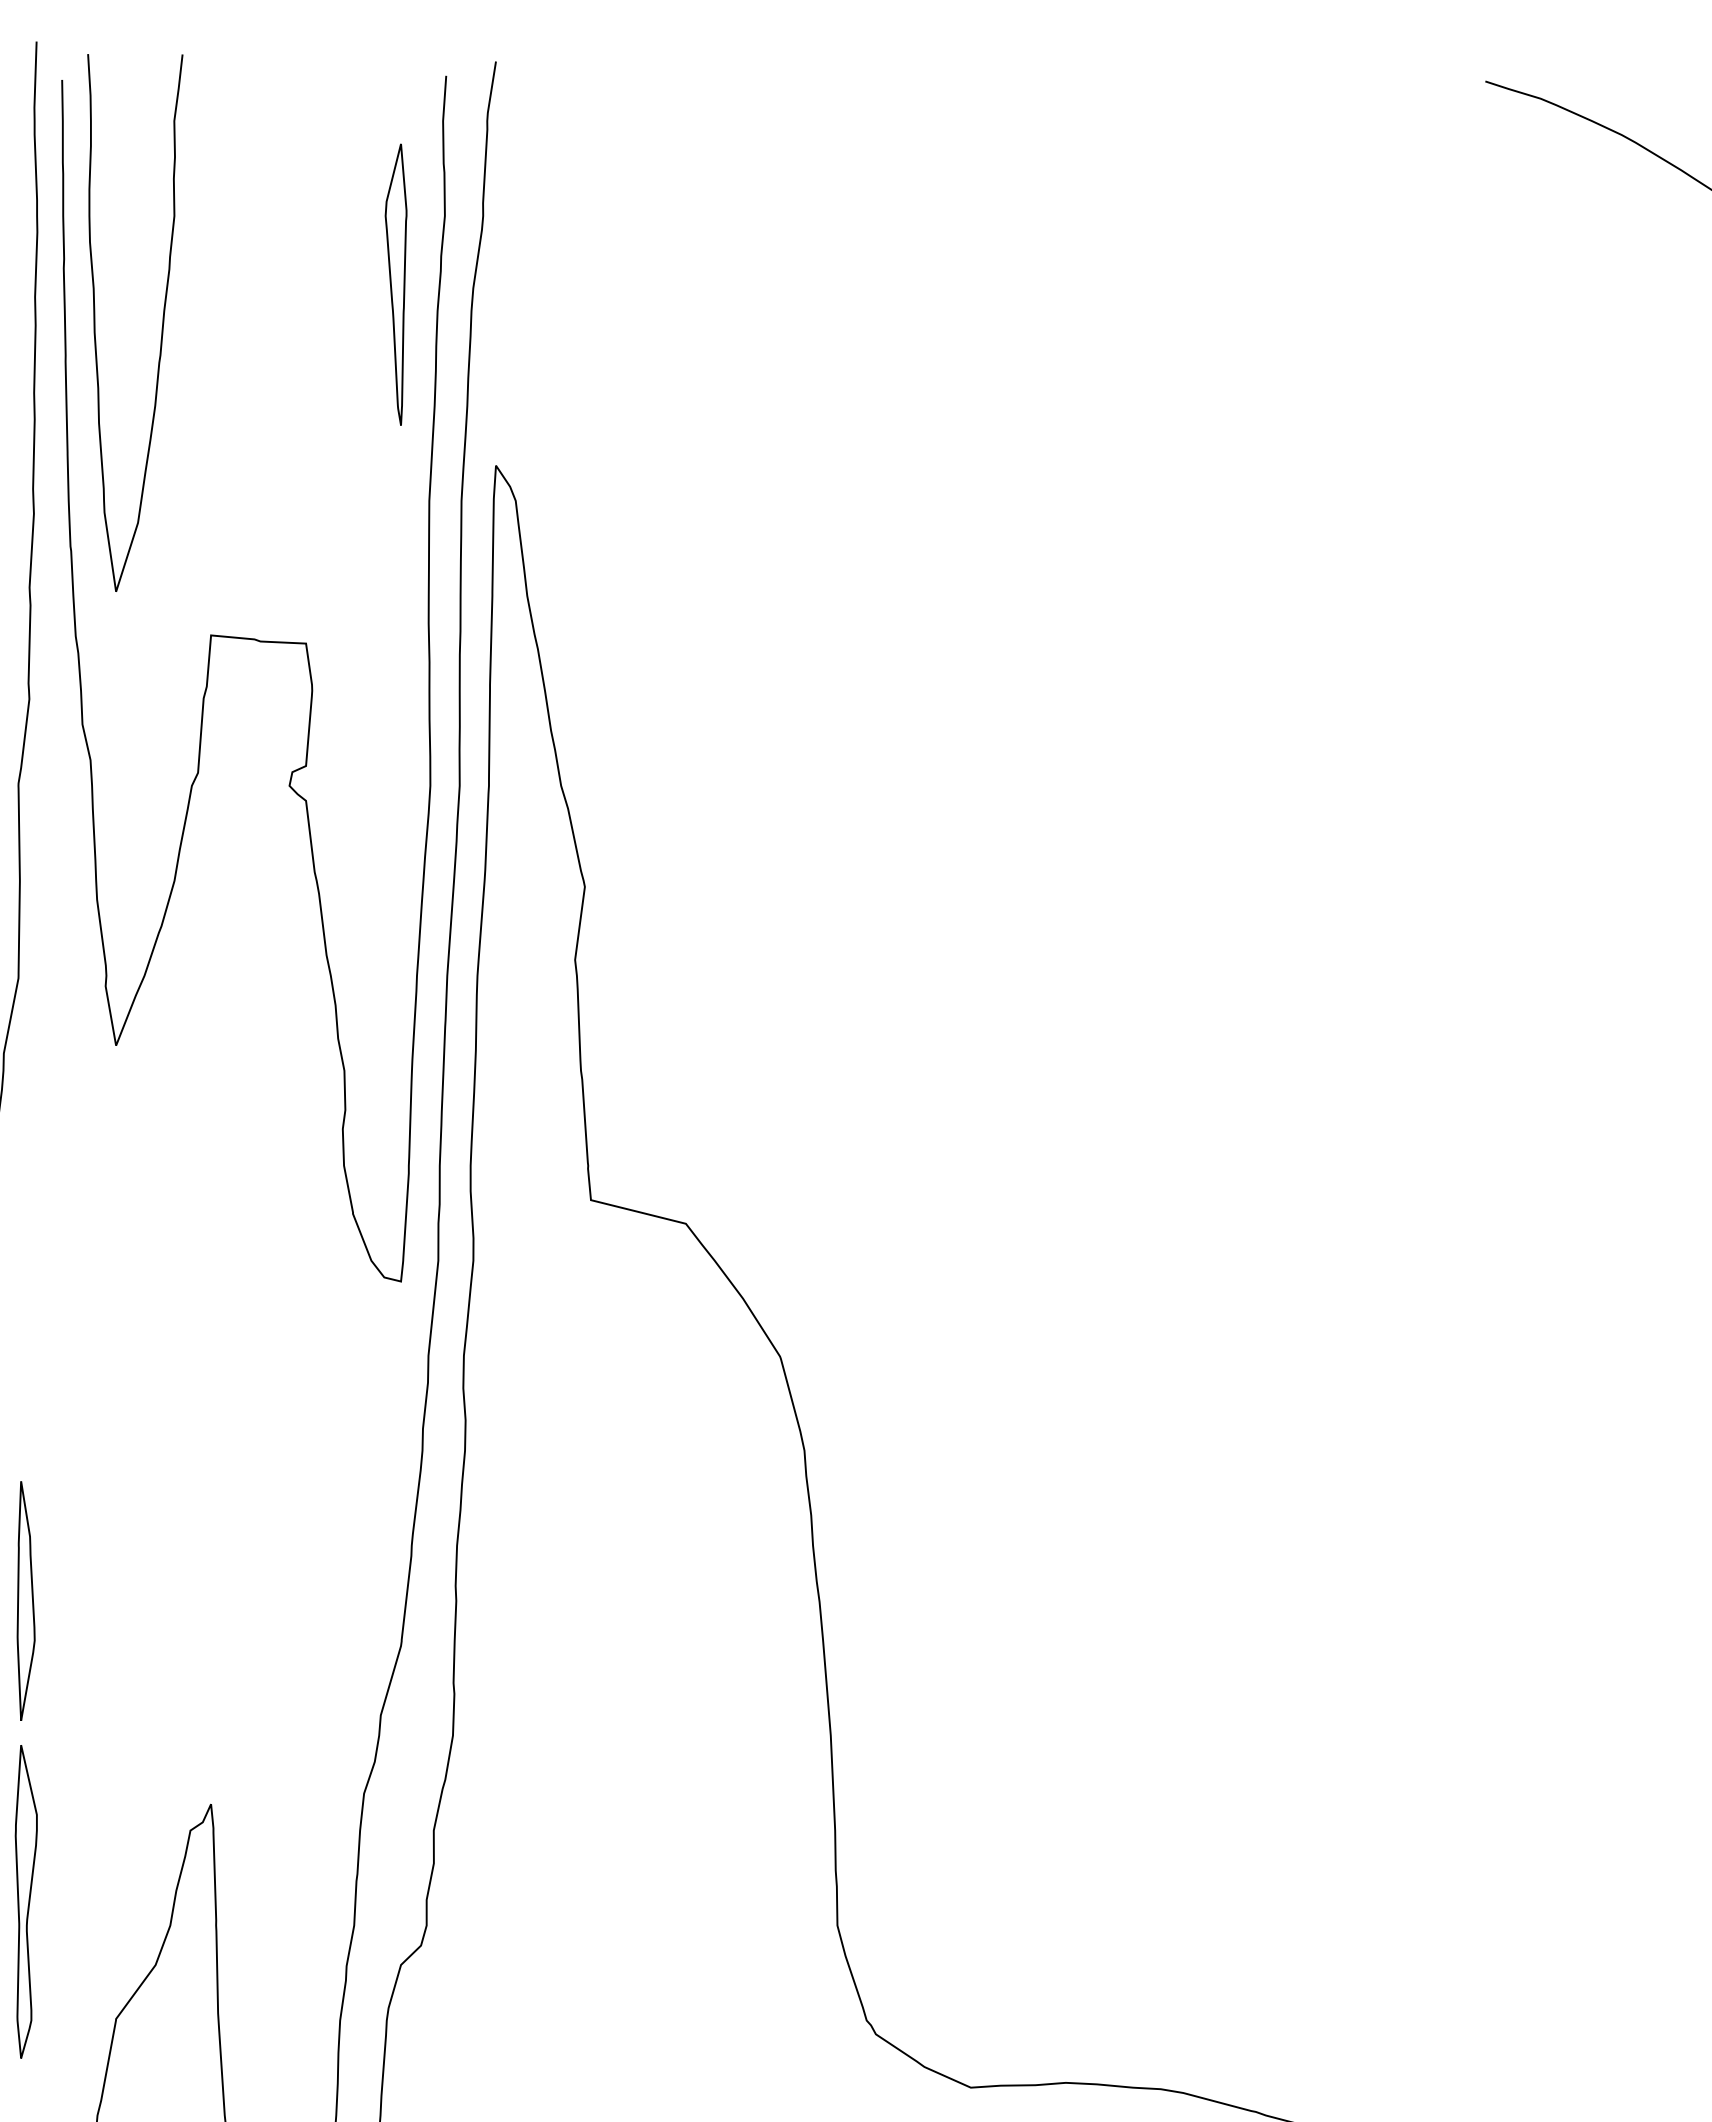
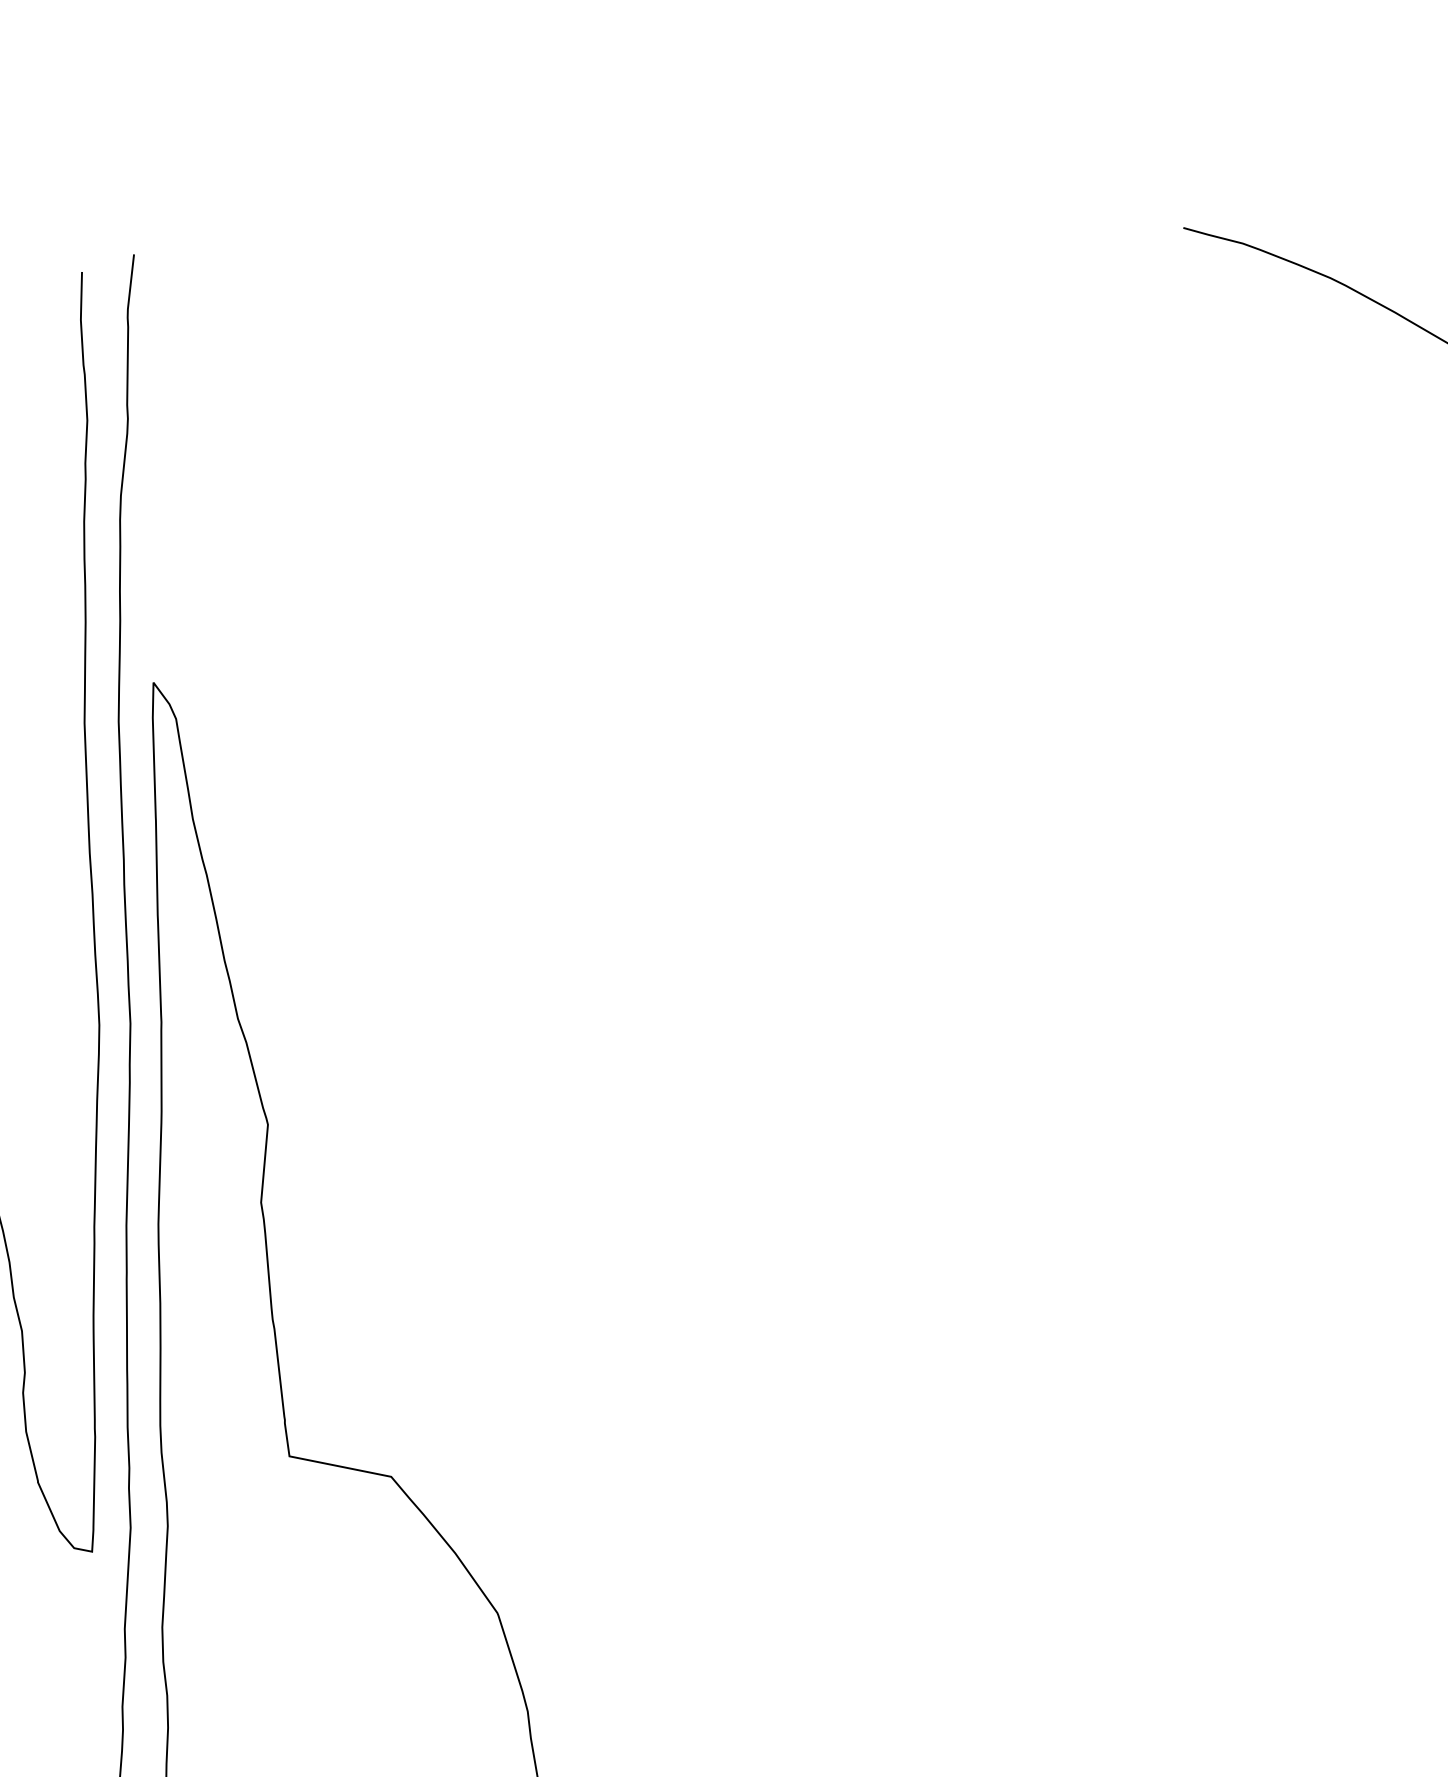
part: (395, 284) -> (38, 495), removed

